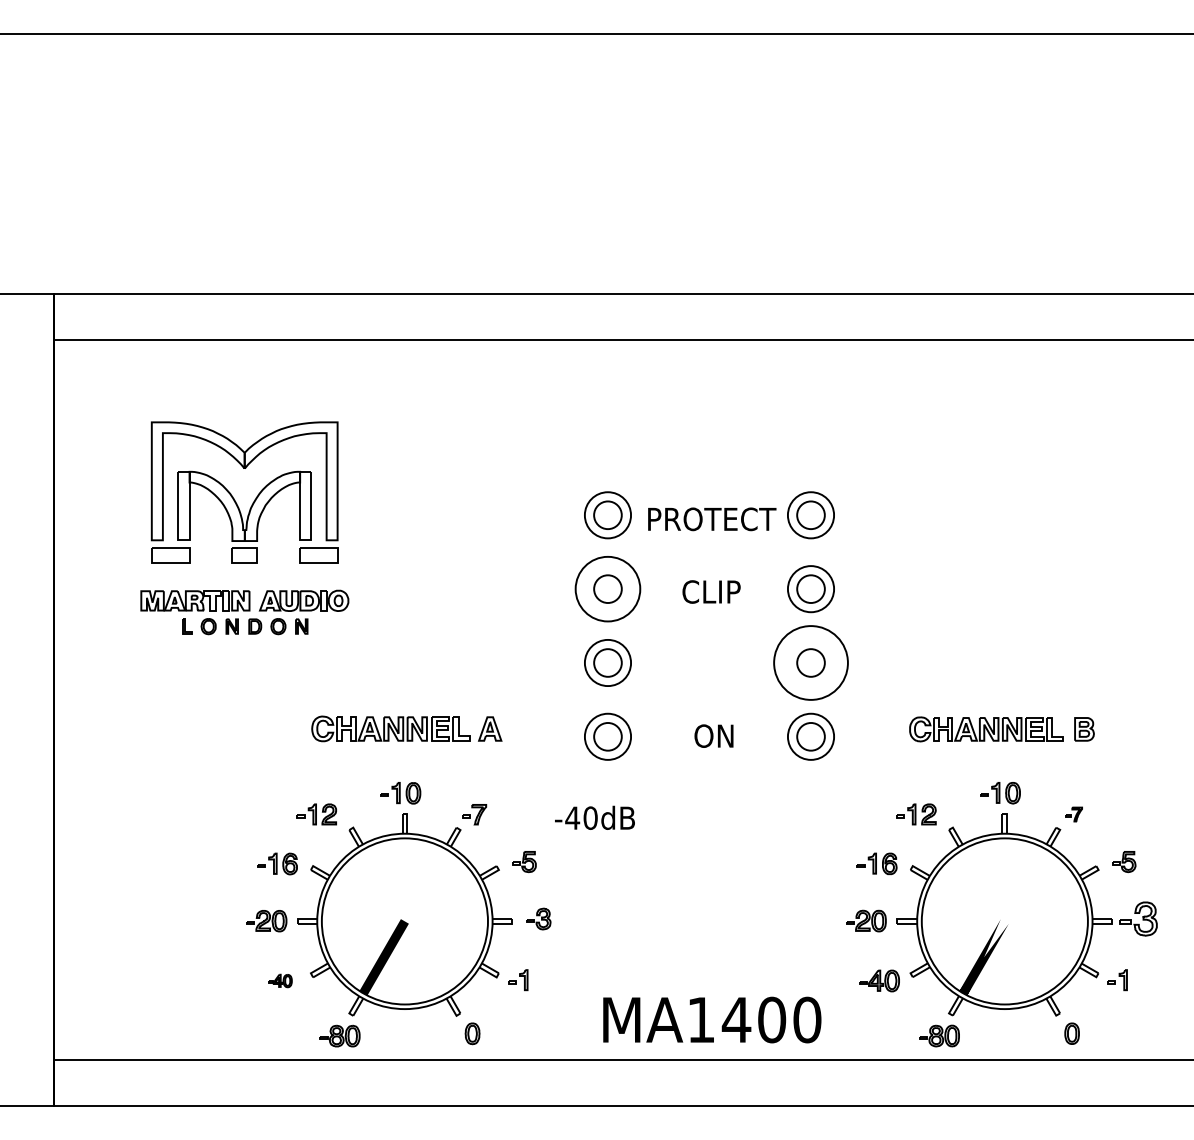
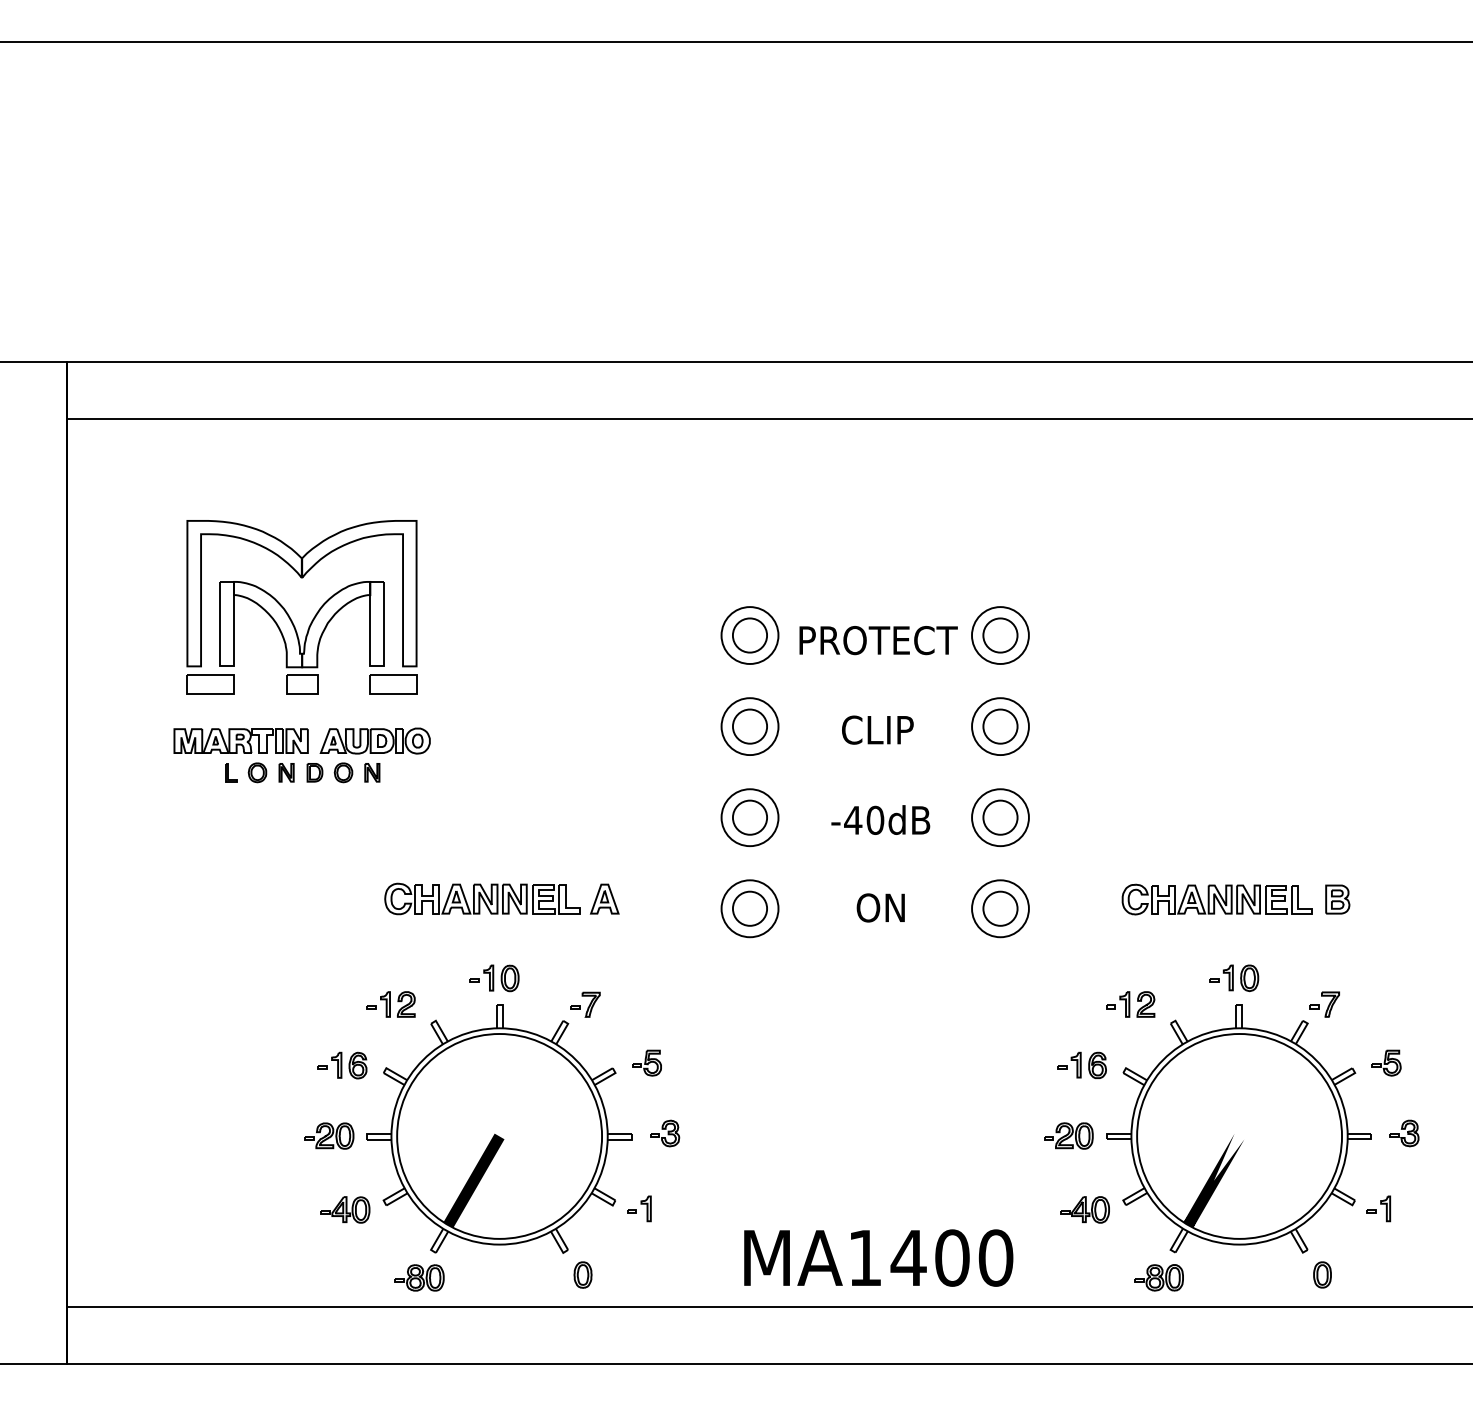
circle: (607, 589) -> (749, 727), size x0.71
circle: (810, 662) -> (999, 817), size x0.62
part: (1073, 814) -> (1324, 1004), size x1.43
text: (594, 817) -> (880, 819), moved
part: (1138, 918) -> (1404, 1132), size x0.62
part: (280, 980) -> (346, 1209), size x1.67

